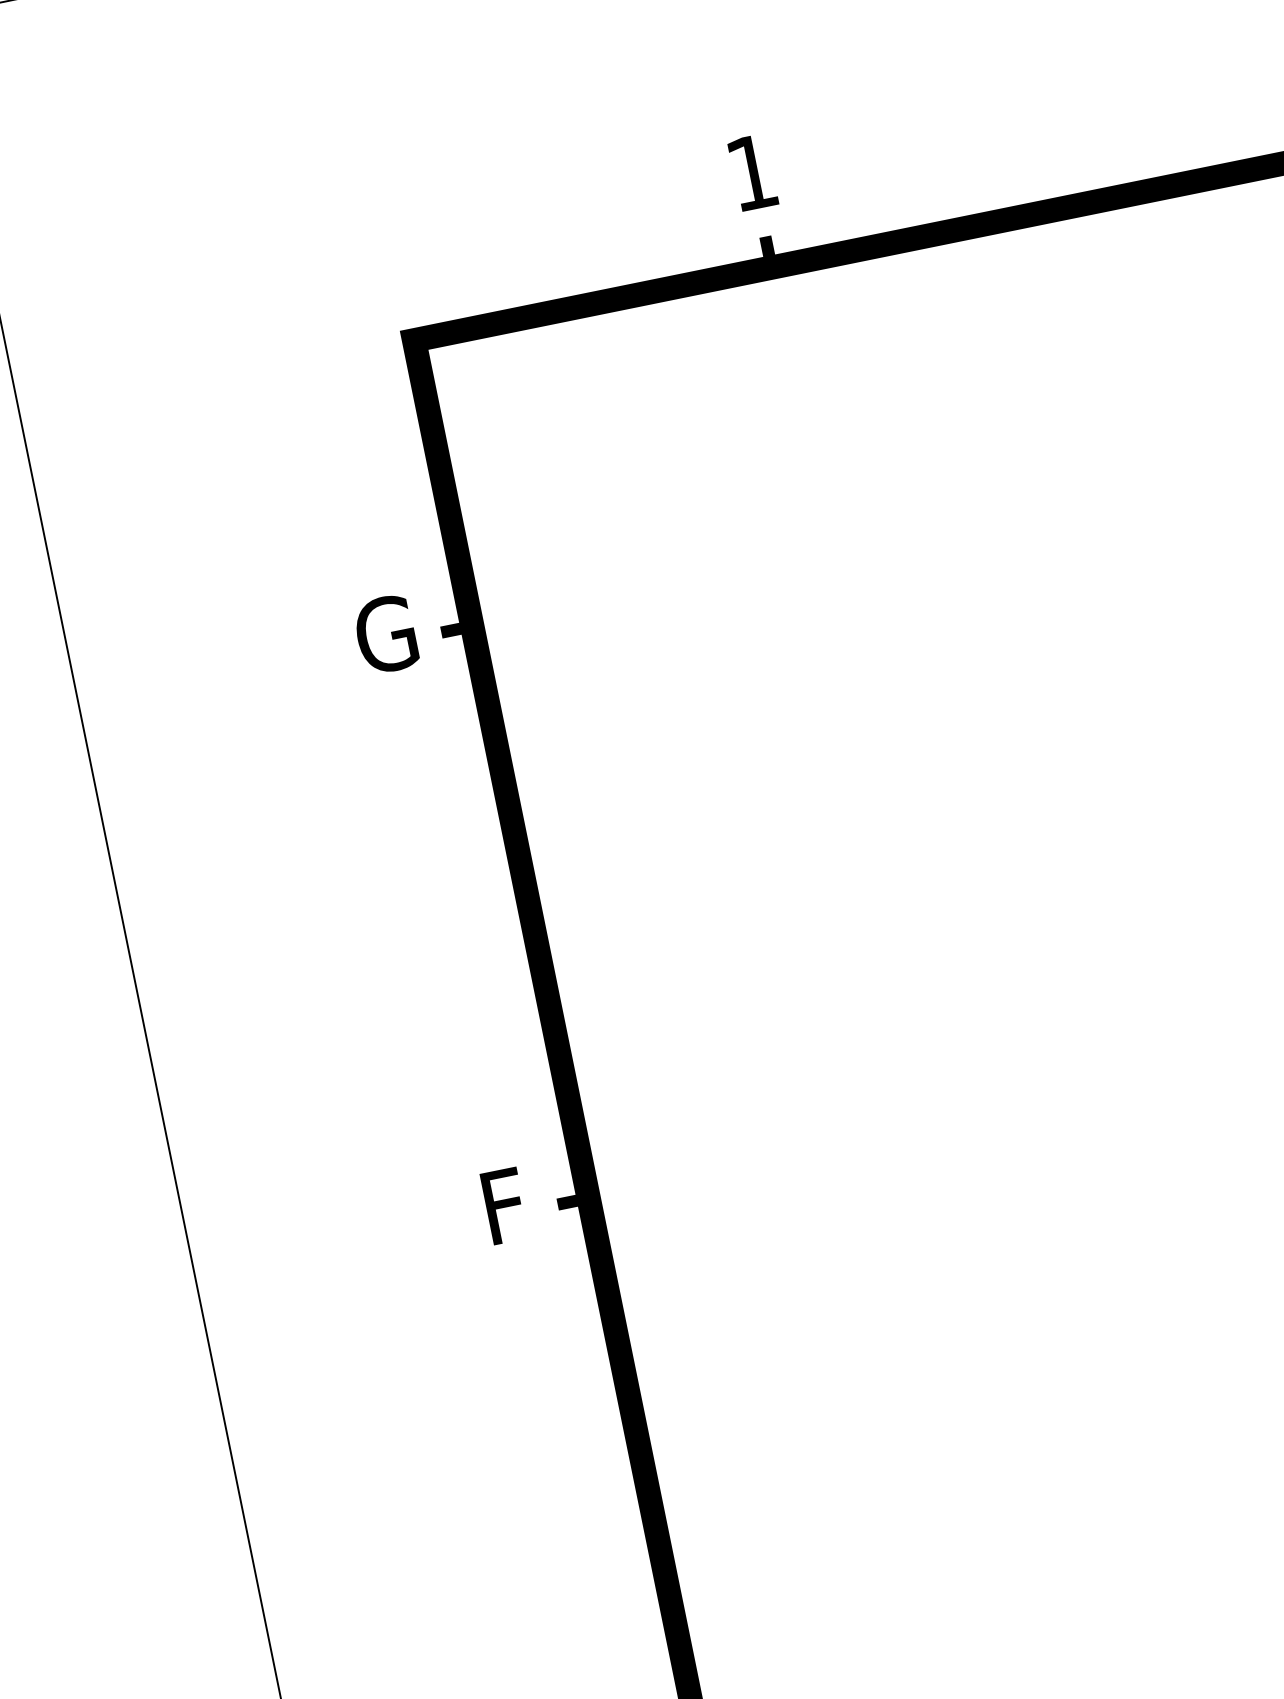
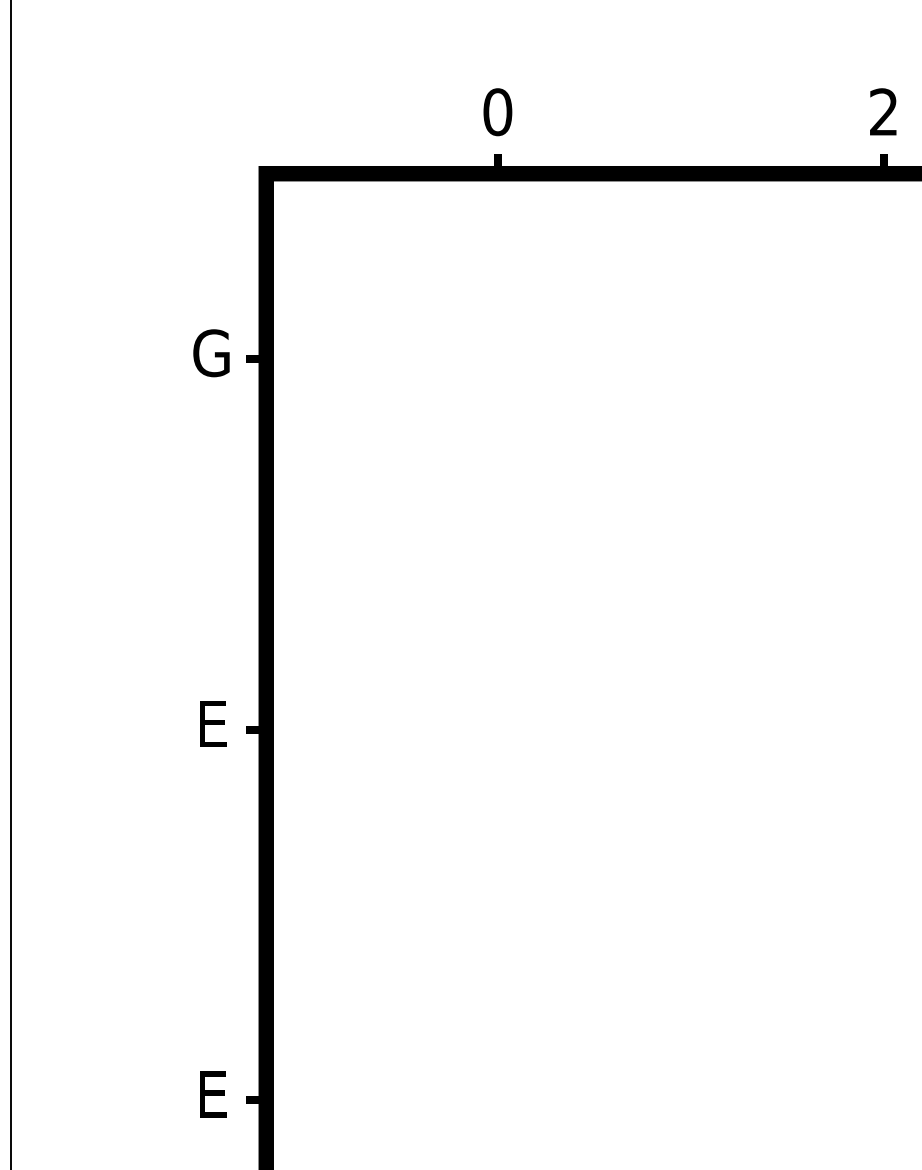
text: (751, 173) -> (497, 112), 1 -> 0
text: (505, 1205) -> (213, 723), F -> E

